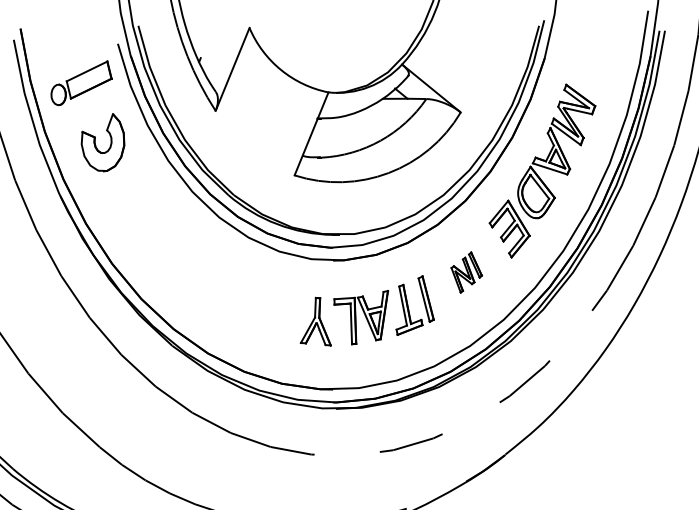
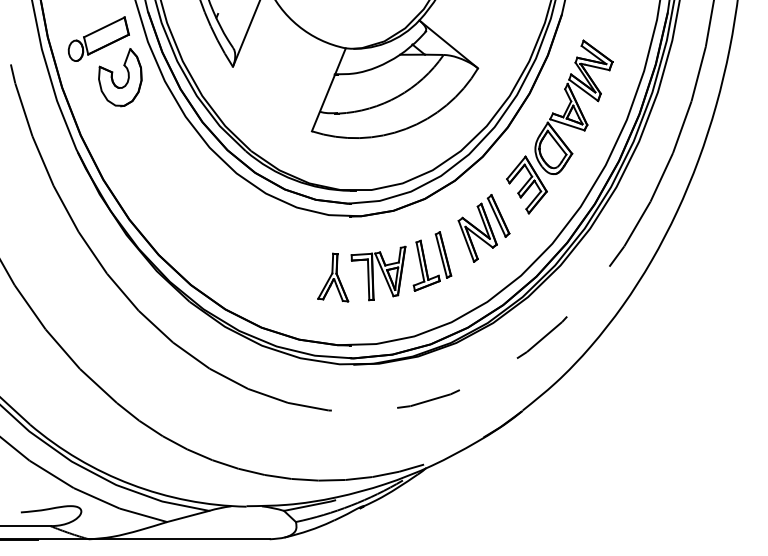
part: (110, 143) -> (127, 78), moved
part: (466, 272) -> (483, 228), size x1.67

